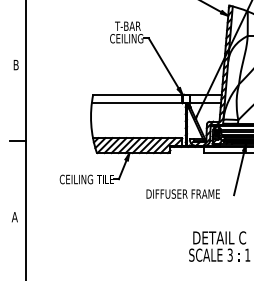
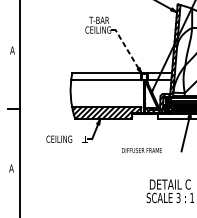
line: (163, 63) -> (126, 49), solid -> dashed
text: (16, 64) -> (12, 50), B -> A
part: (182, 193) -> (141, 150), size x0.7

